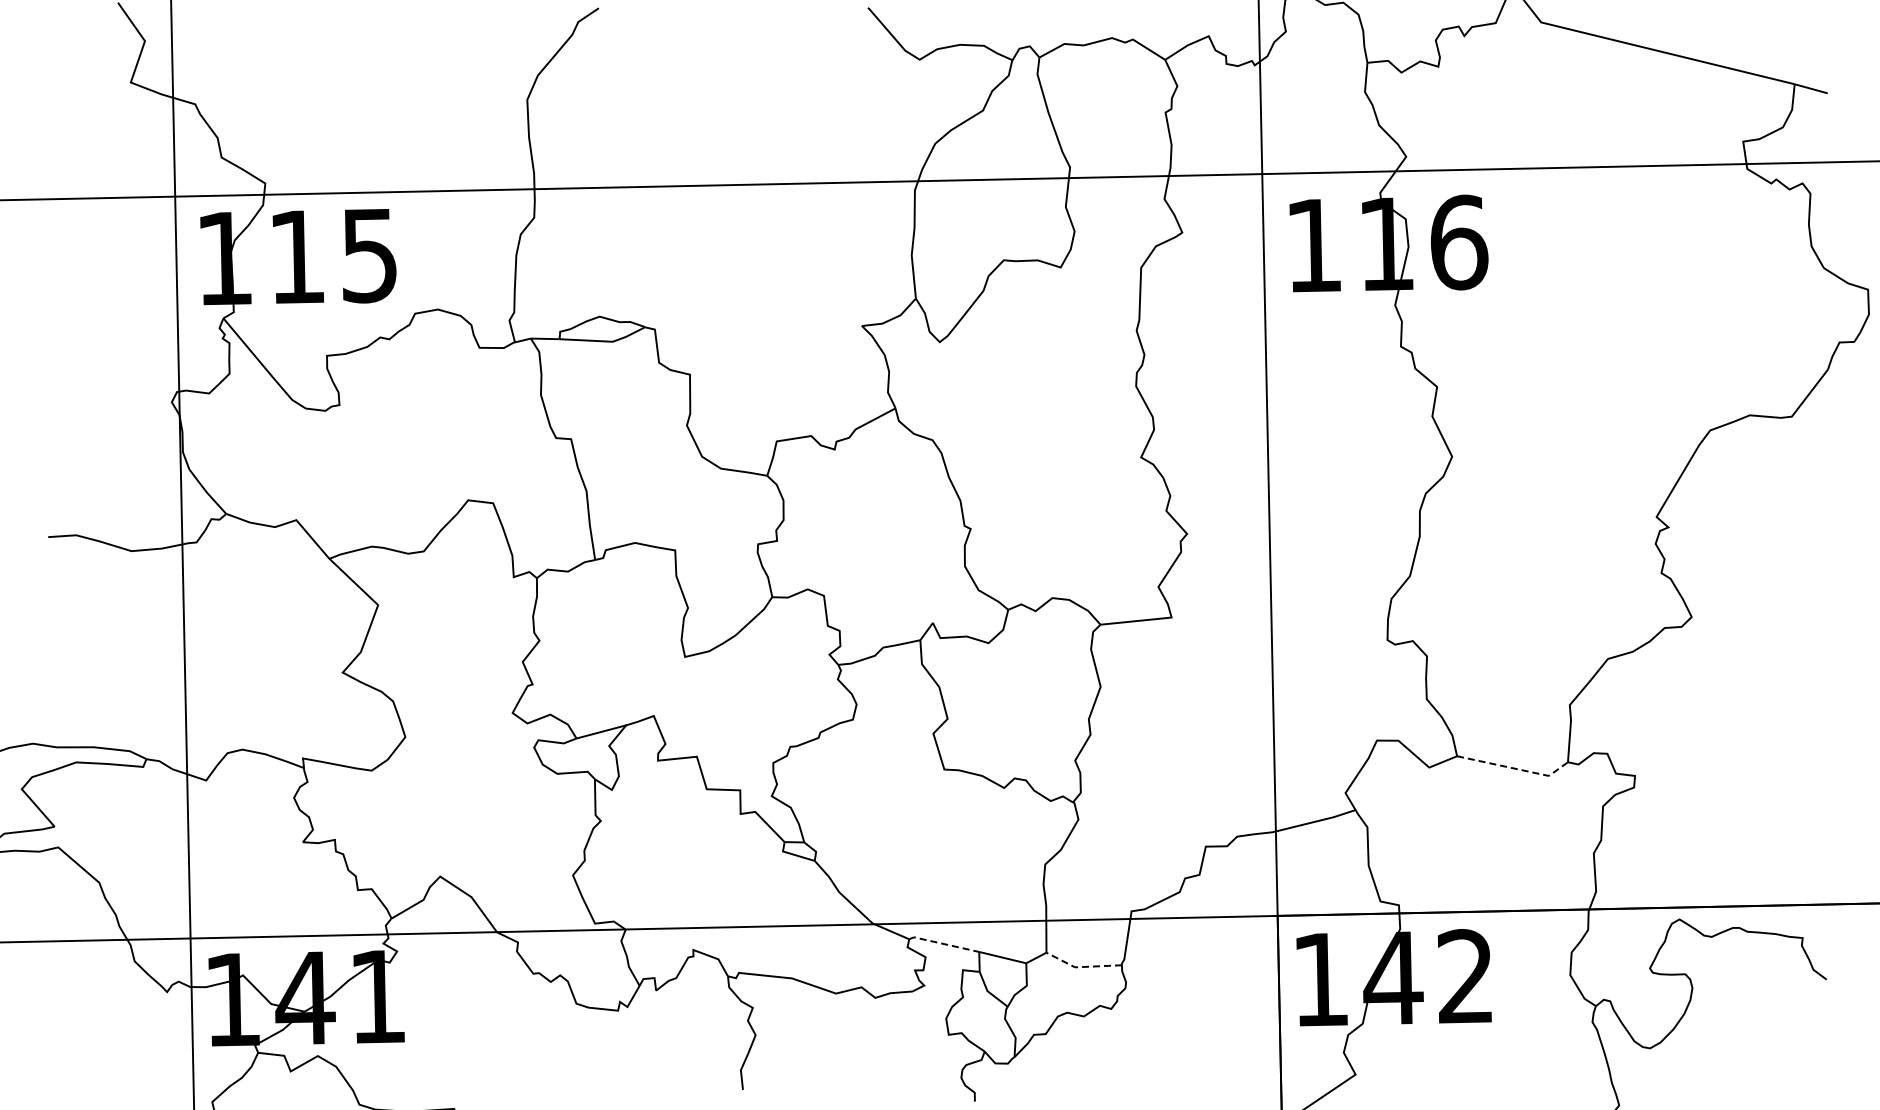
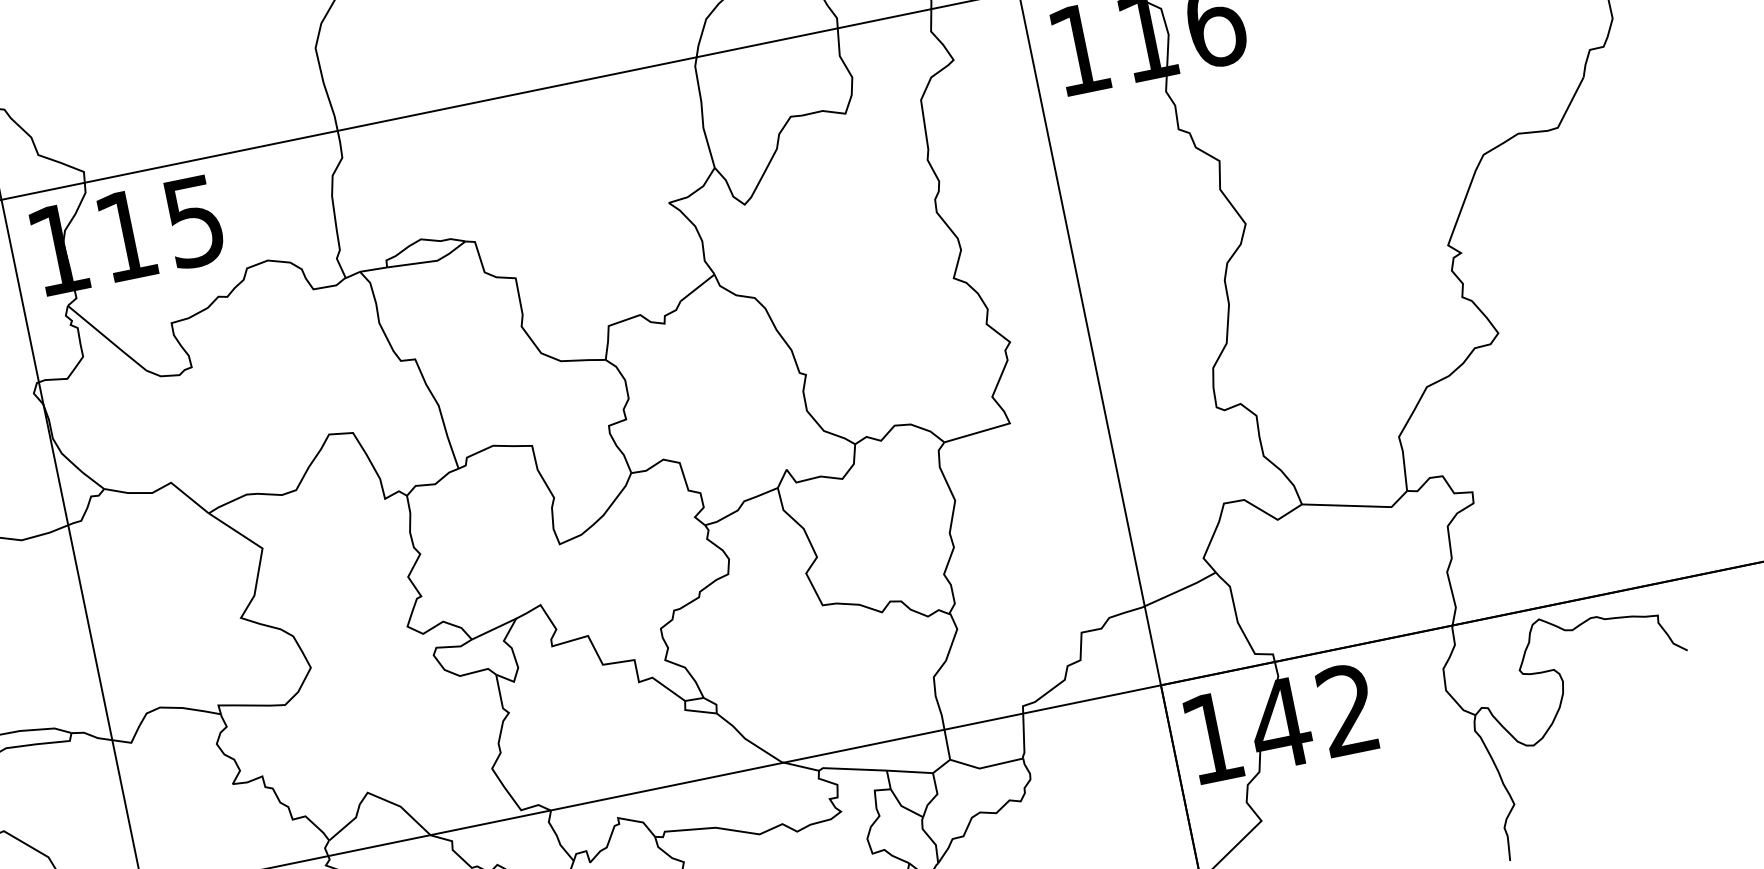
line: (1515, 768) -> (1358, 505), dashed -> solid
line: (943, 943) -> (851, 768), dashed -> solid
line: (1081, 967) -> (985, 767), dashed -> solid

